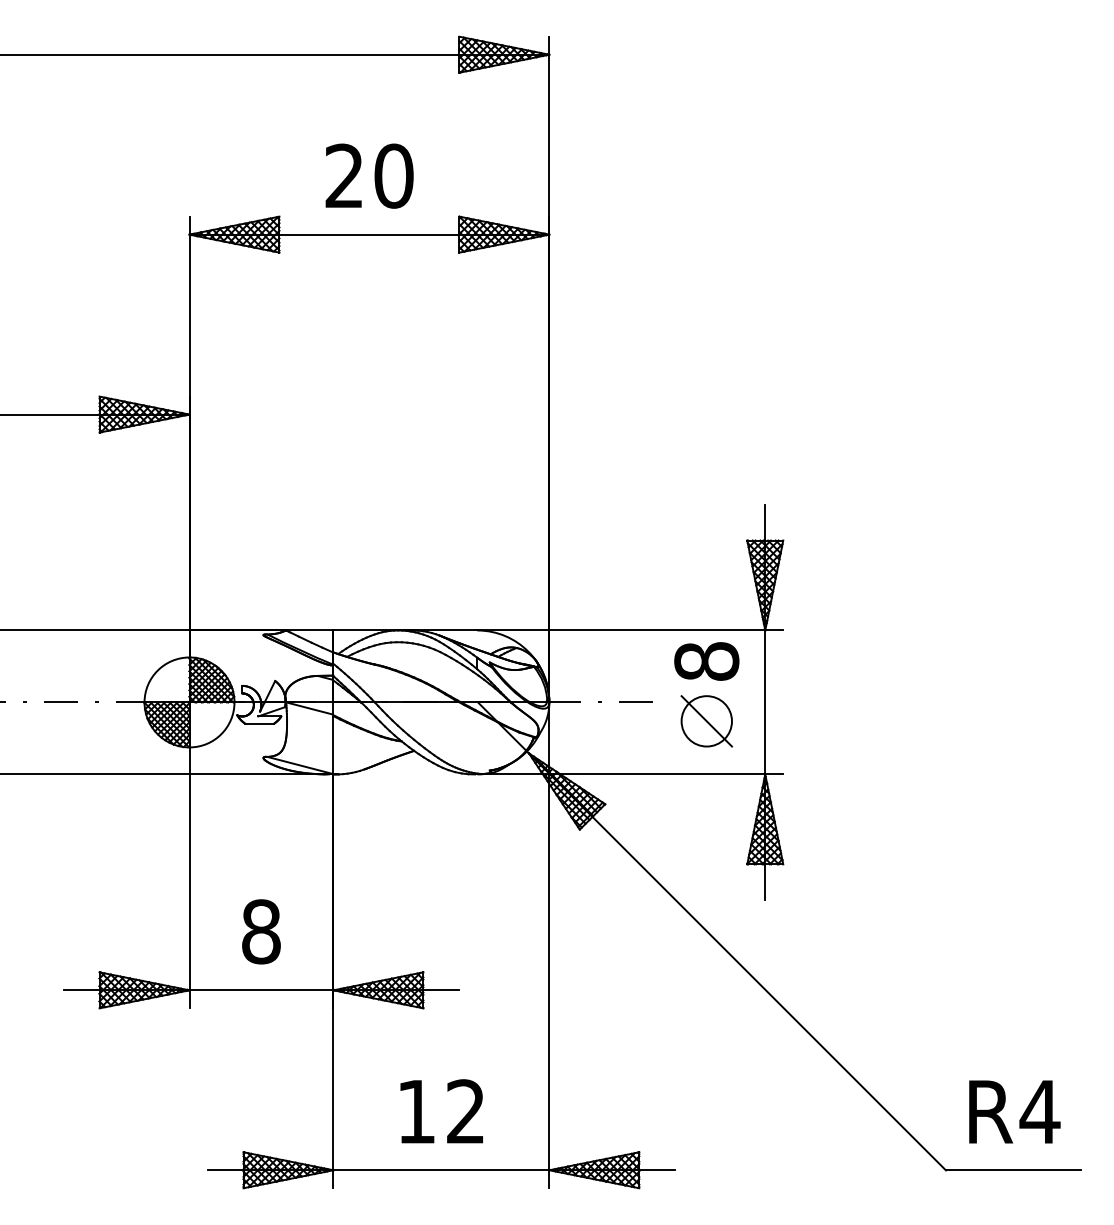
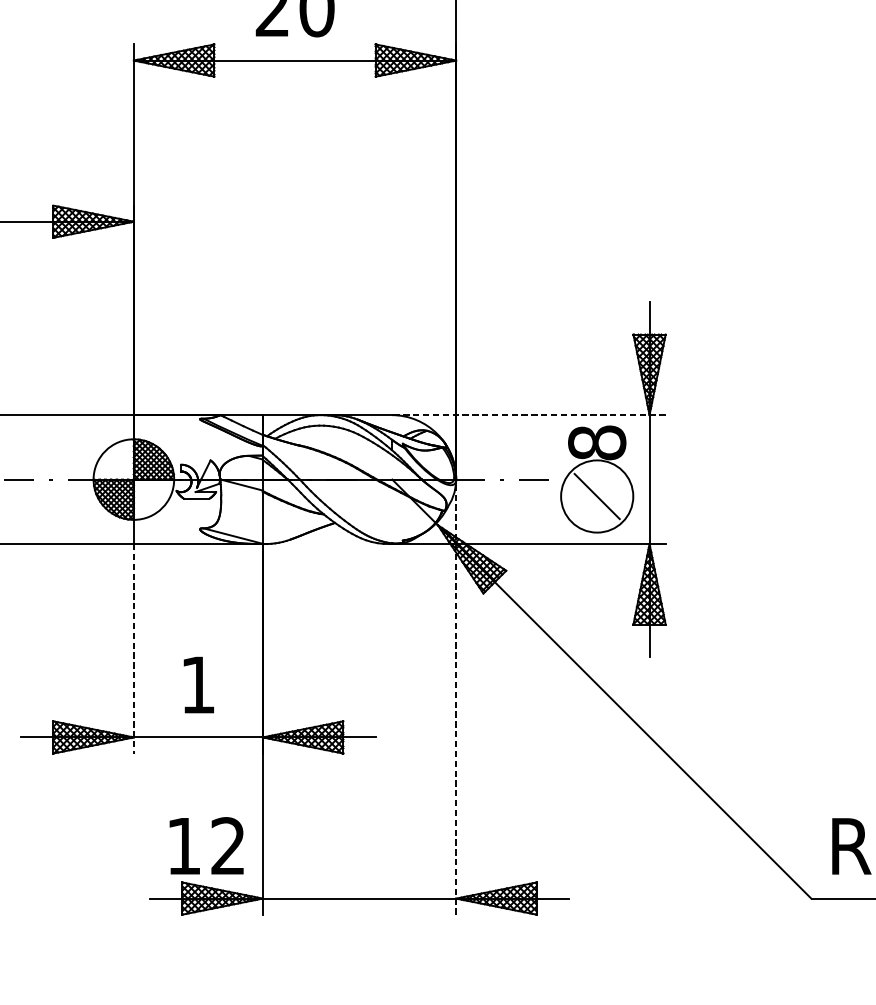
line: (630, 630) -> (528, 415), solid -> dashed
circle: (706, 721) -> (596, 496), size x1.6
line: (189, 891) -> (133, 648), solid -> dashed
text: (261, 931) -> (198, 684), 8 -> 1
line: (549, 945) -> (456, 697), solid -> dashed
text: (441, 1111) -> (206, 845), moved

